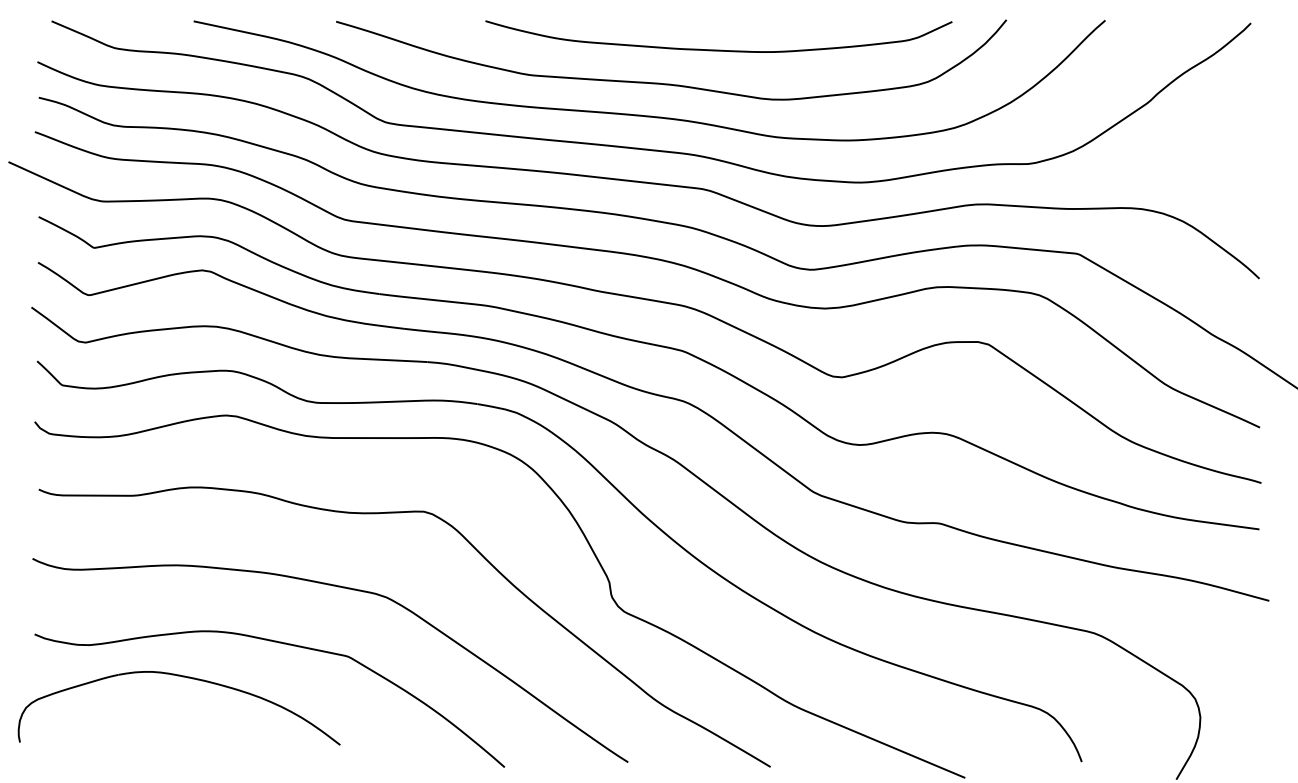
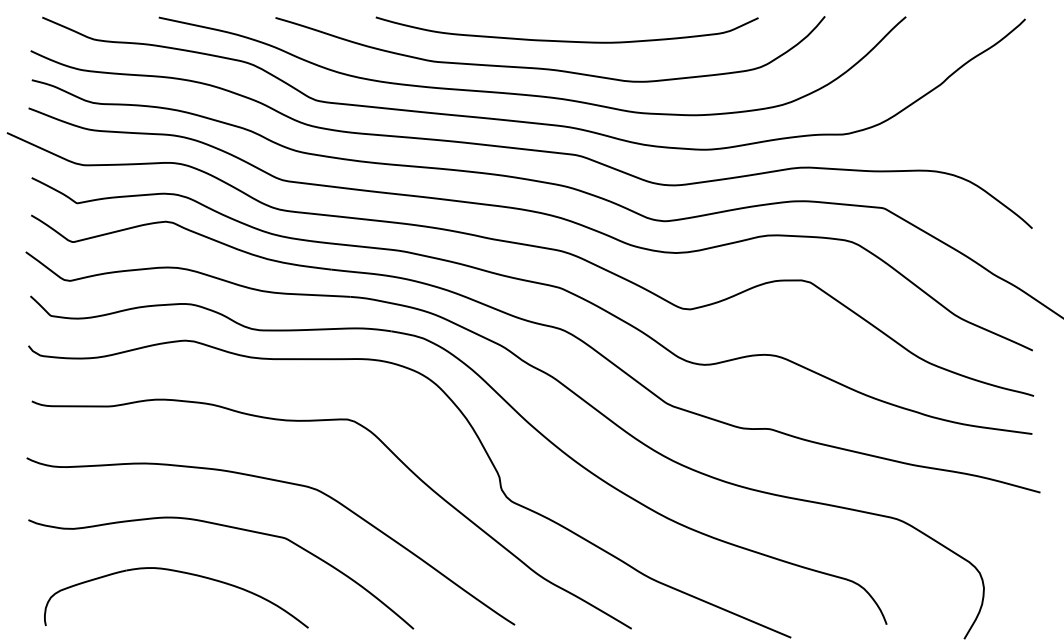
curve: (718, 49) -> (566, 40), moved
part: (182, 677) -> (179, 572), moved

